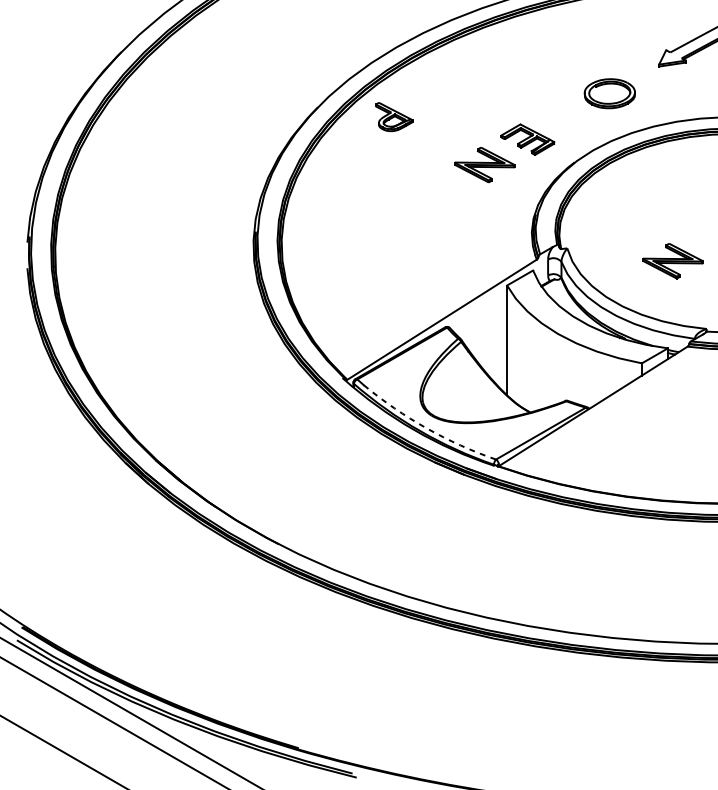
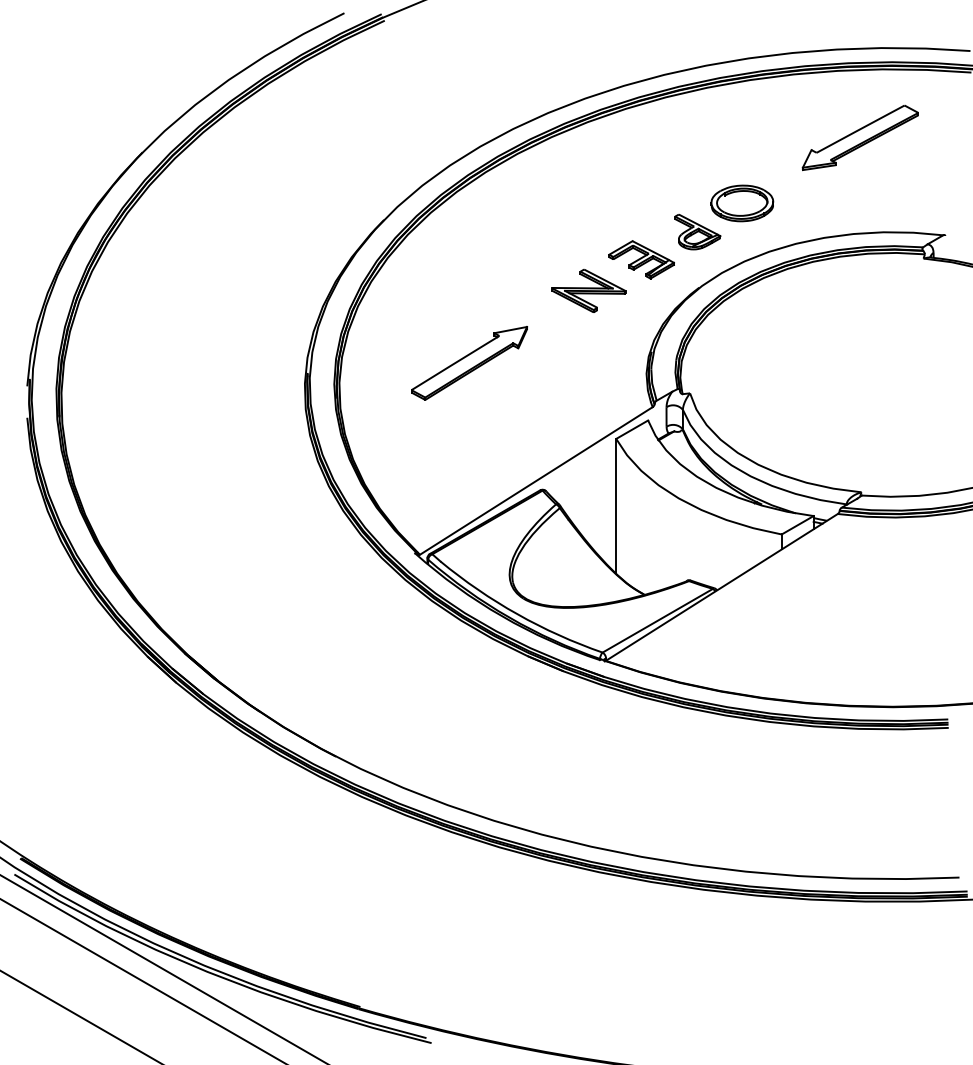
part: (394, 117) -> (697, 232), moved
part: (387, 224) -> (469, 363), added
part: (672, 260) -> (819, 408), removed
arc: (426, 428) -> (517, 614), dashed -> solid

